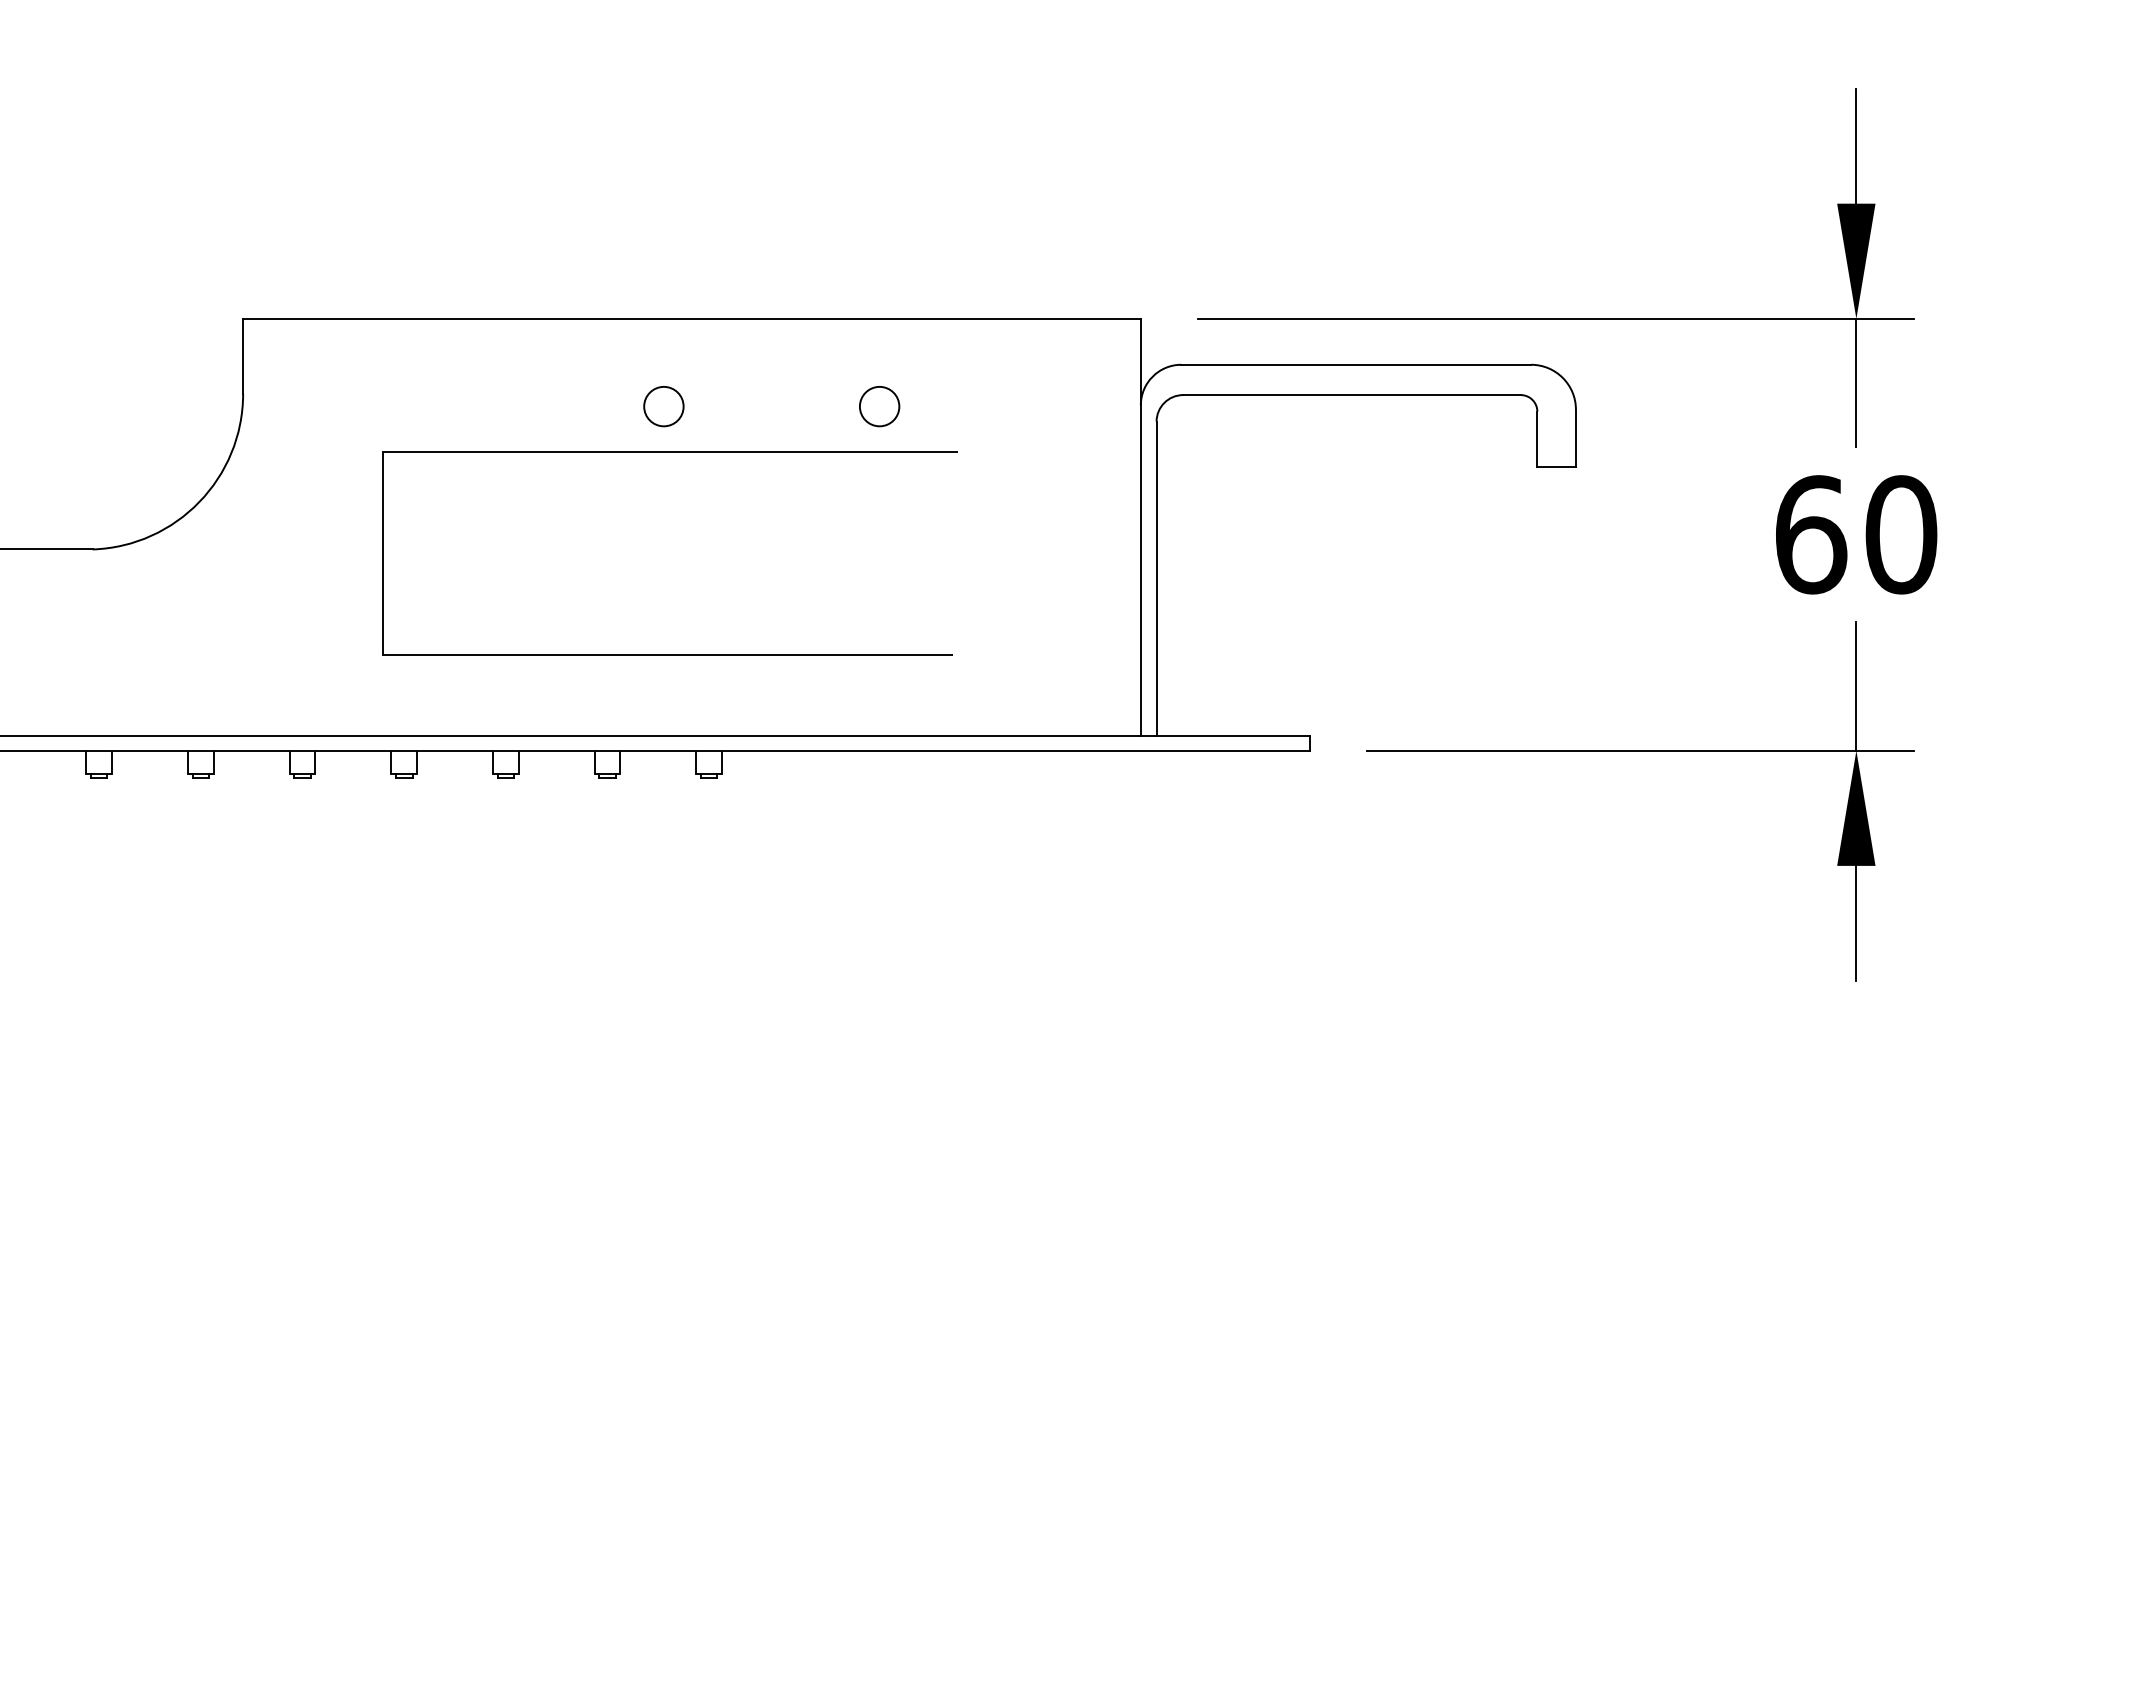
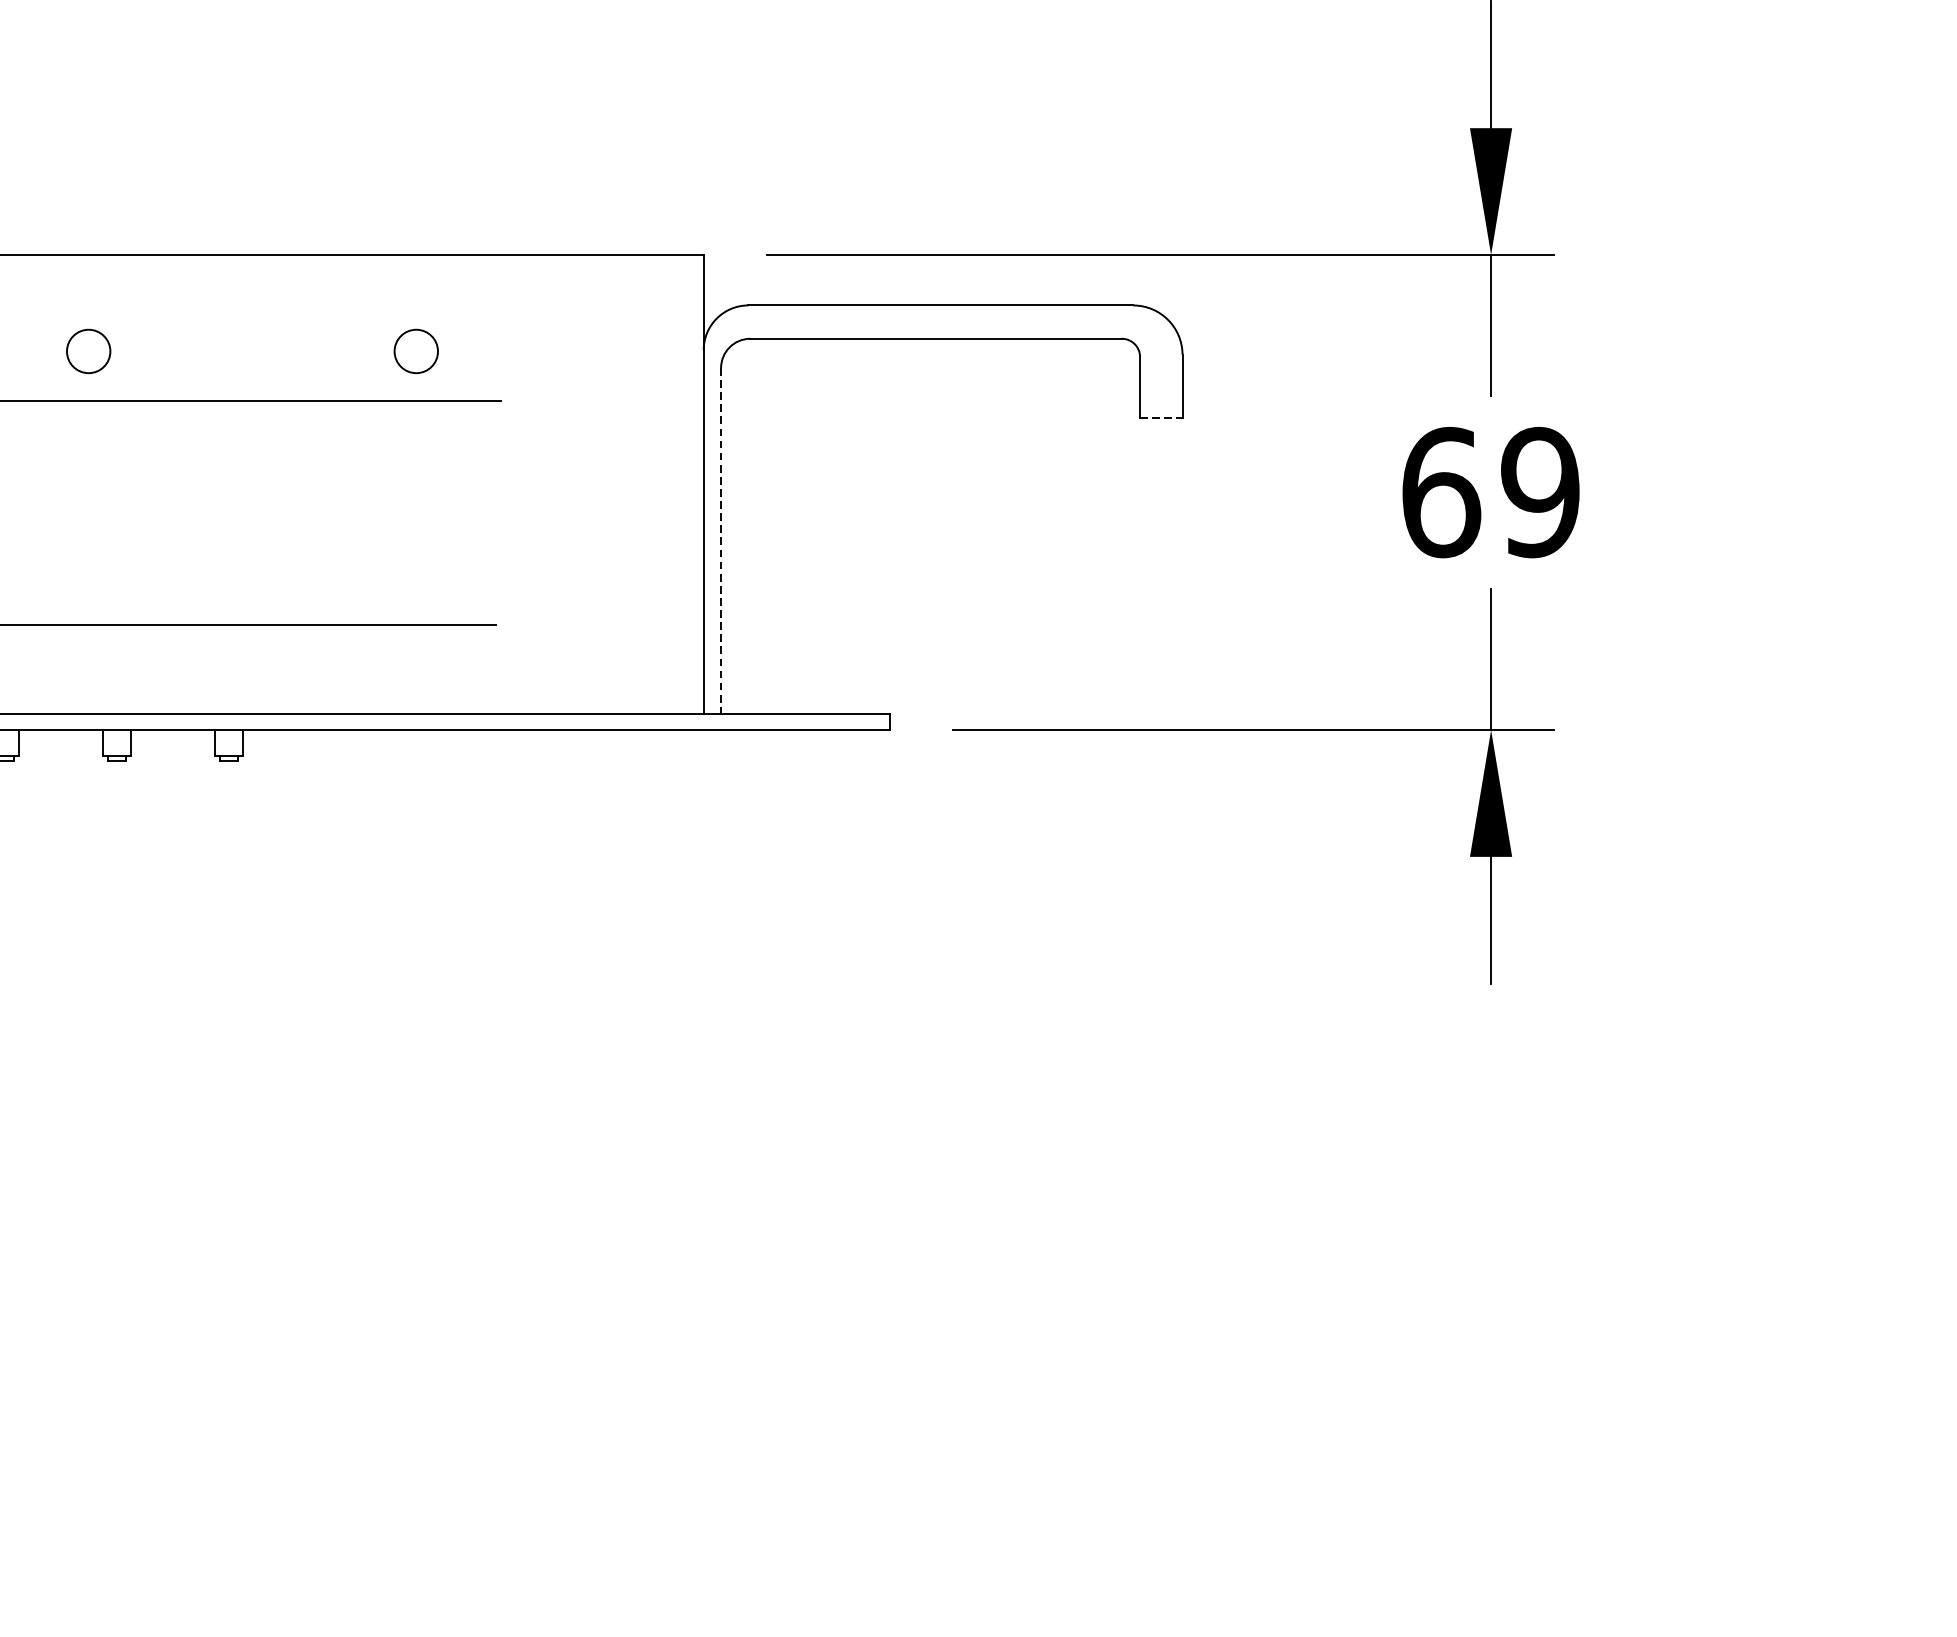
circle: (663, 406) -> (88, 351), moved
line: (1557, 466) -> (1162, 417), solid -> dashed
text: (1901, 534) -> (1540, 492), 60 -> 69
line: (1156, 579) -> (720, 541), solid -> dashed

